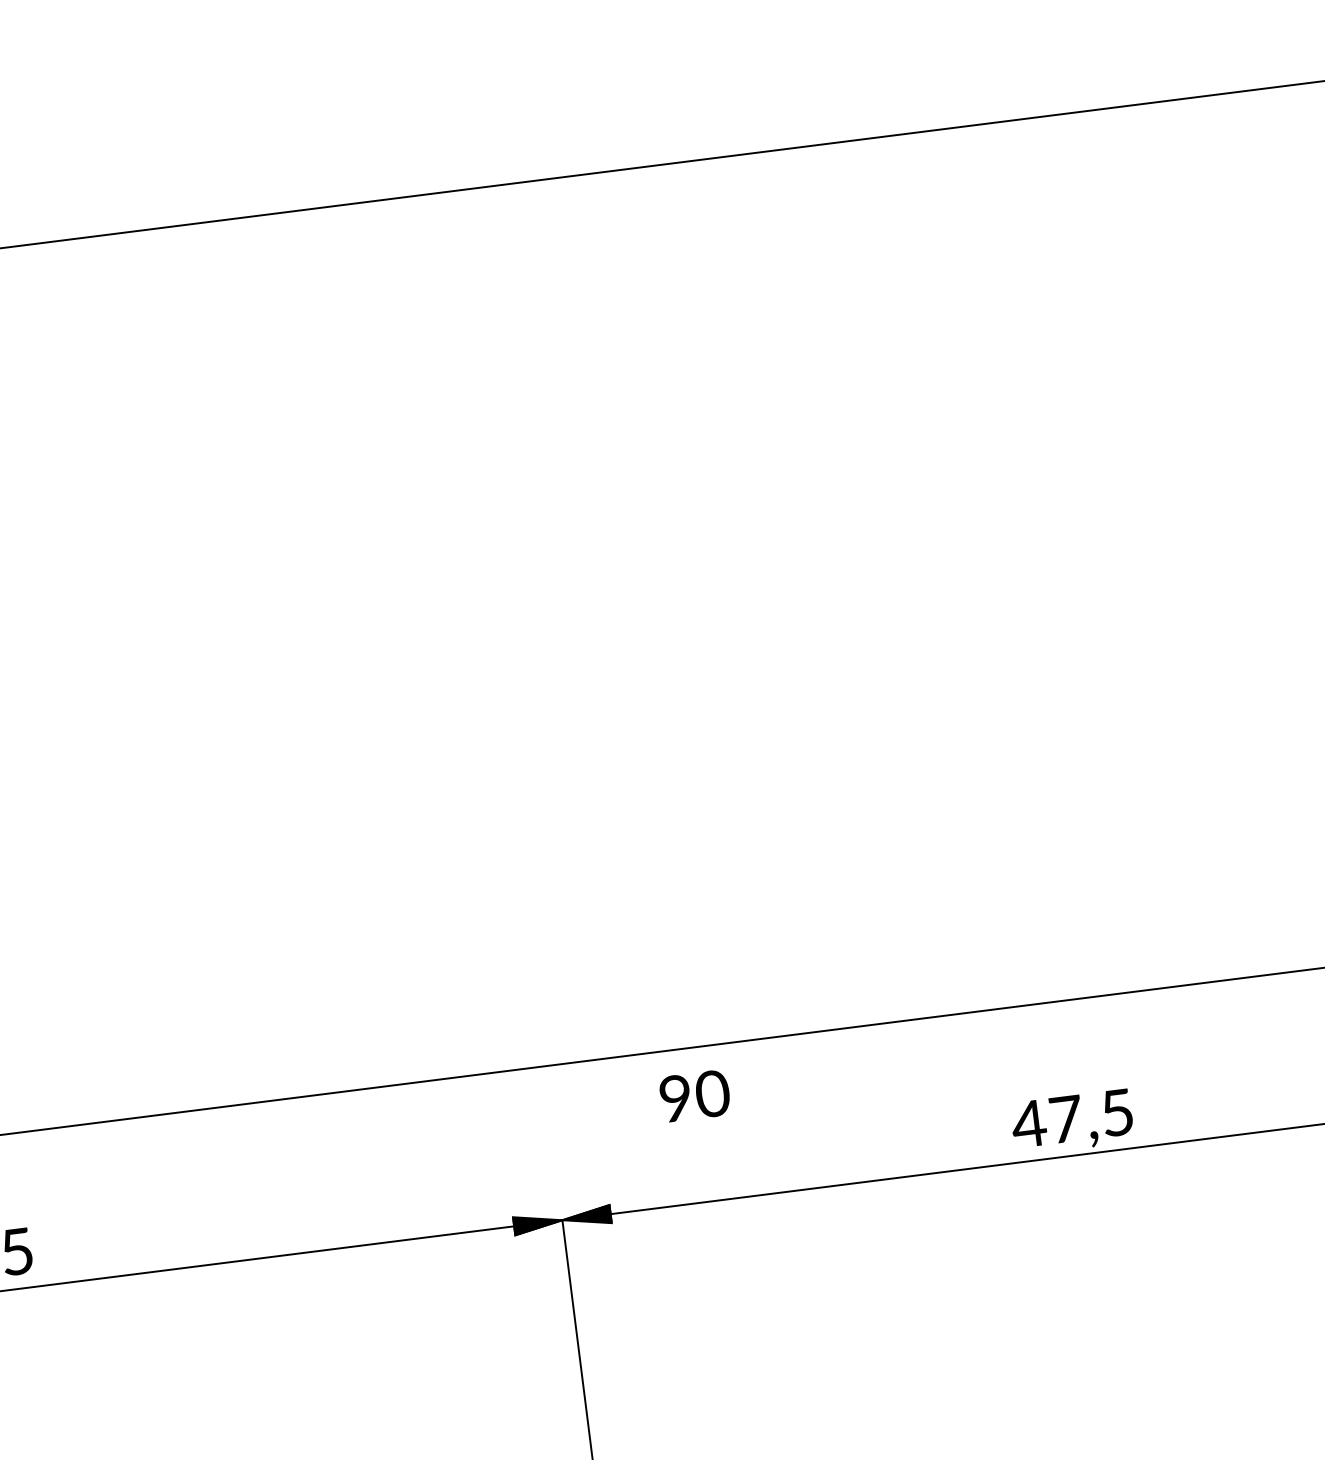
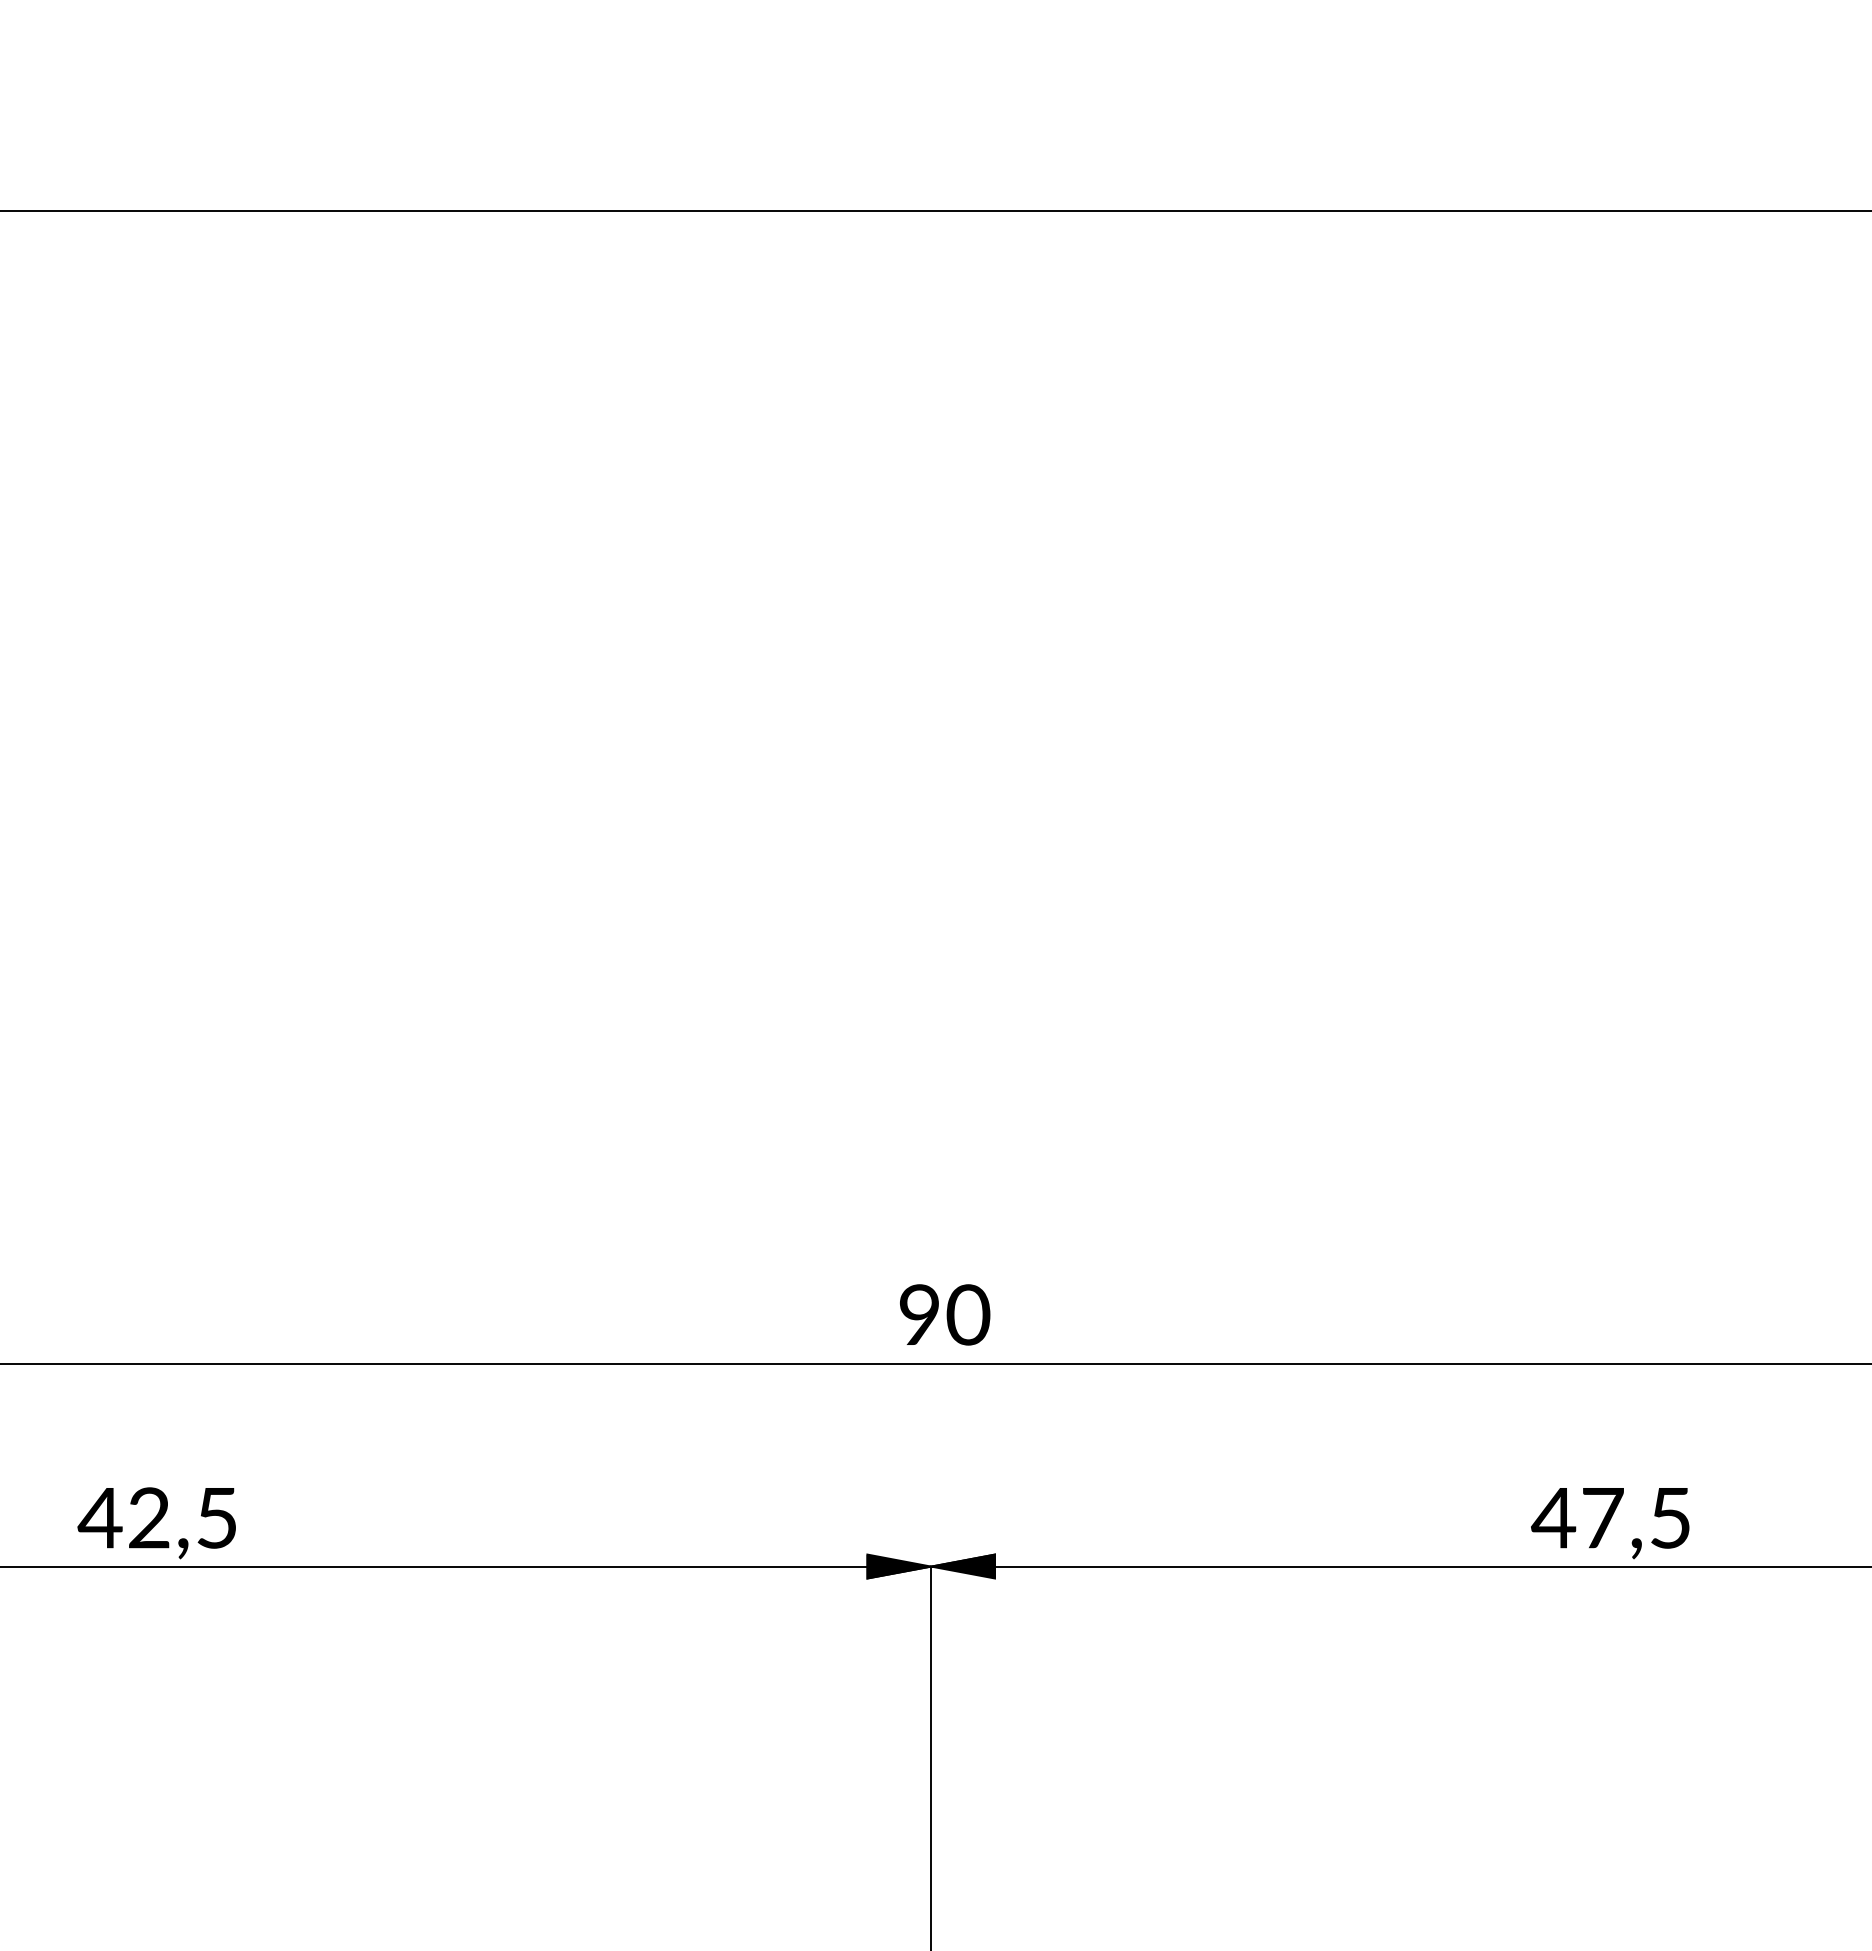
text: (695, 1095) -> (945, 1314), moved

